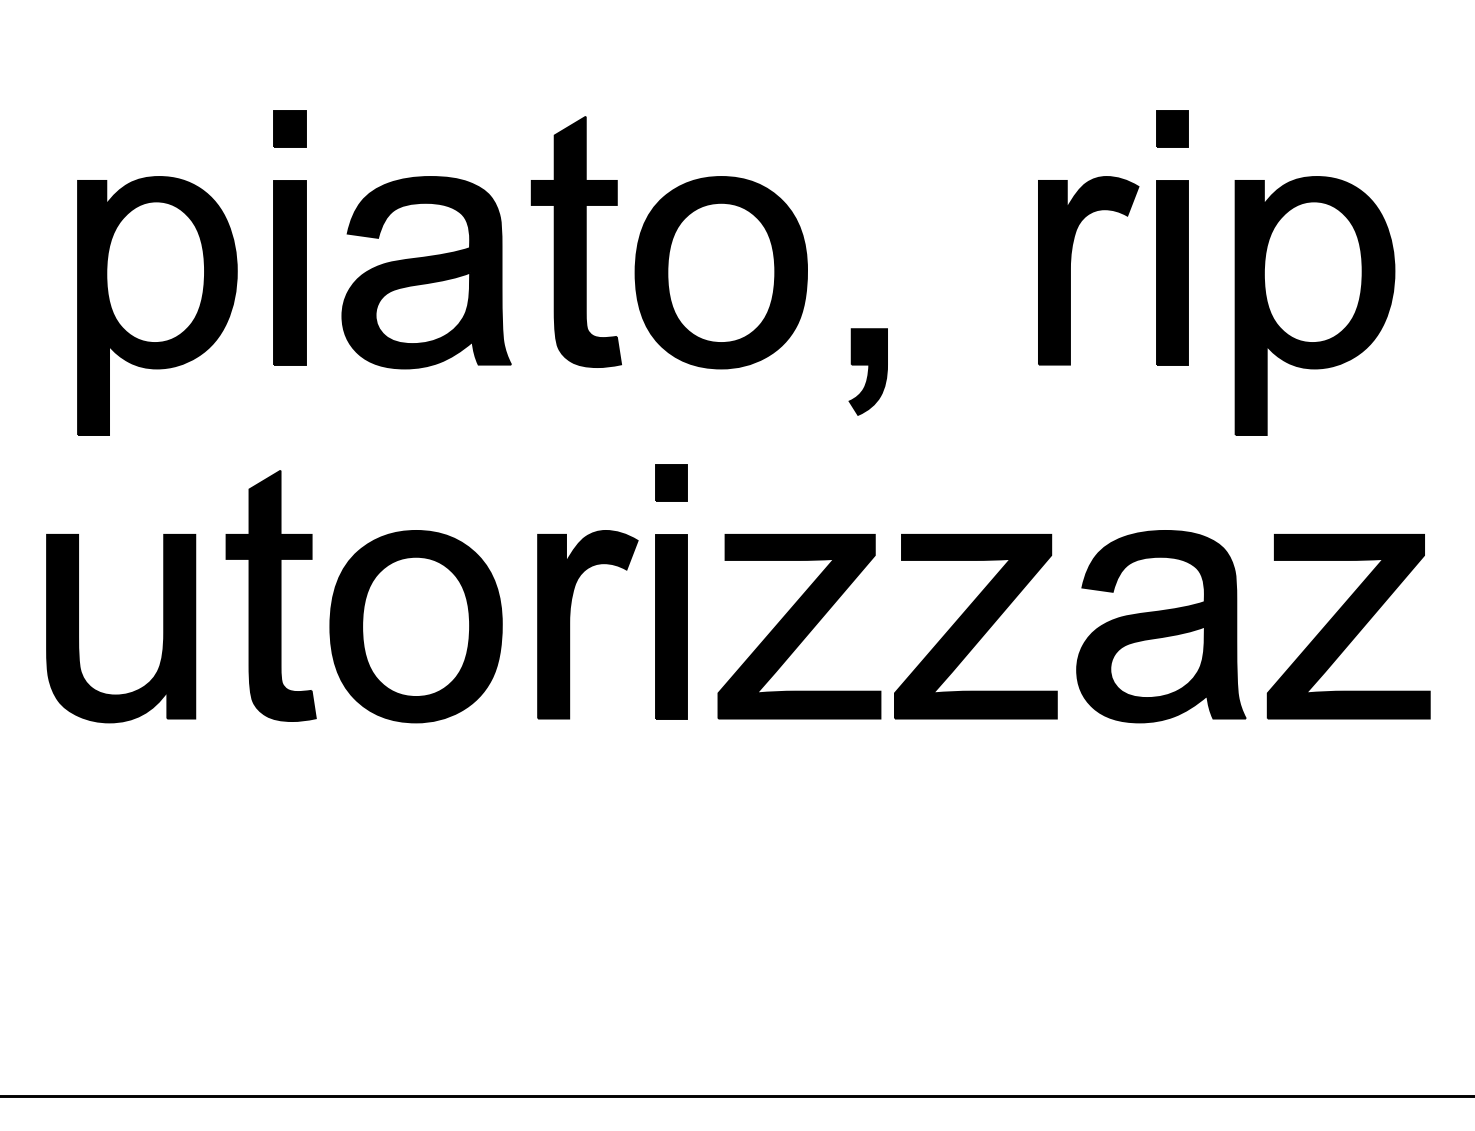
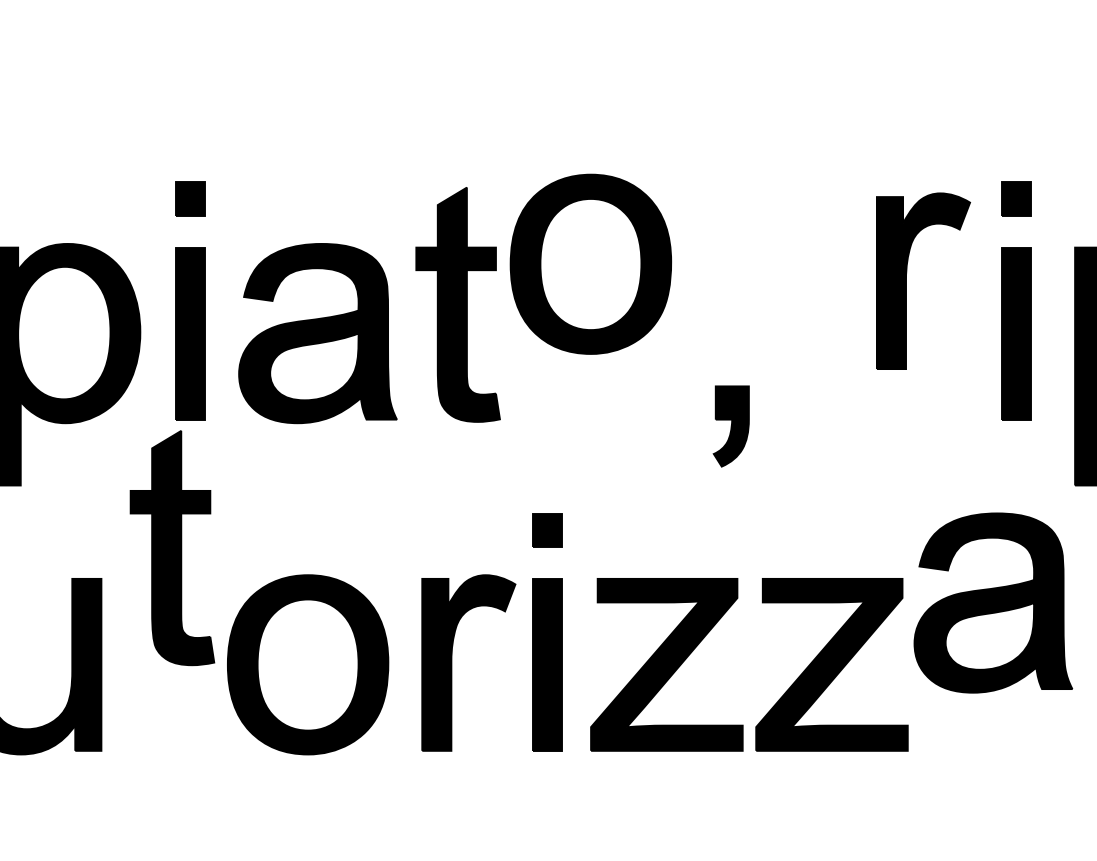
part: (1070, 270) -> (906, 280), moved
part: (720, 272) -> (590, 264), moved
part: (270, 595) -> (171, 547), moved
part: (1161, 626) -> (993, 602), moved

